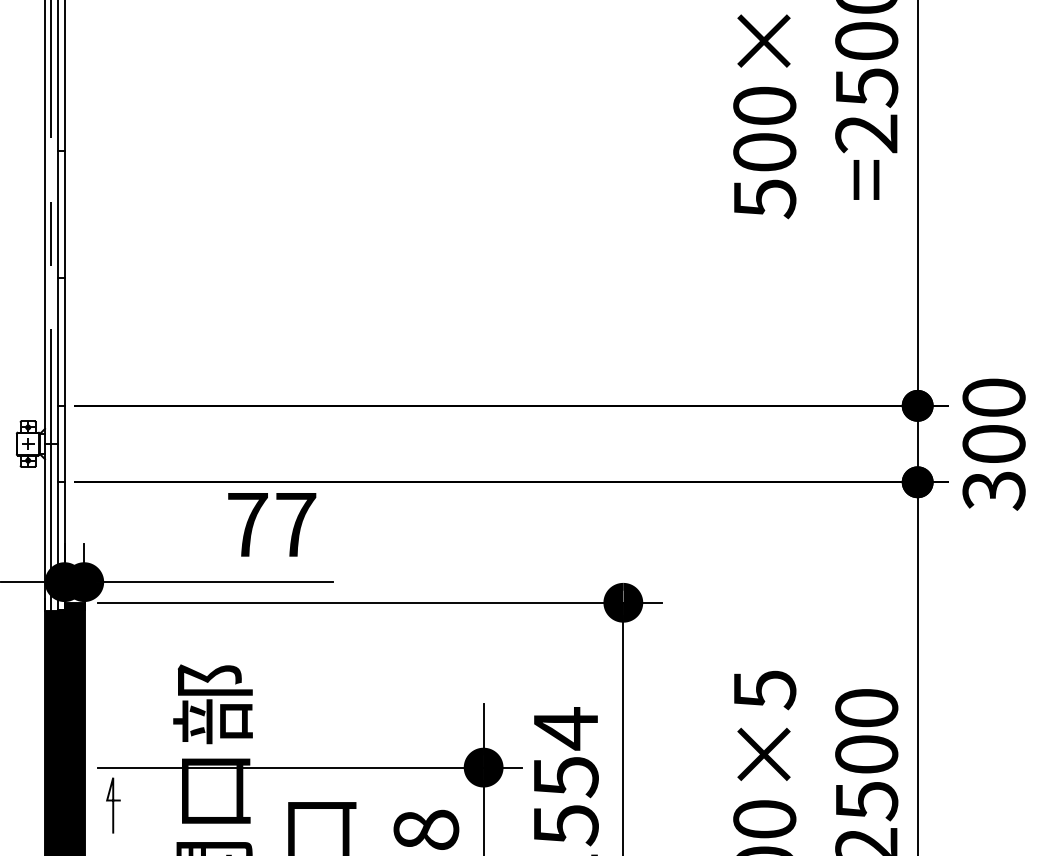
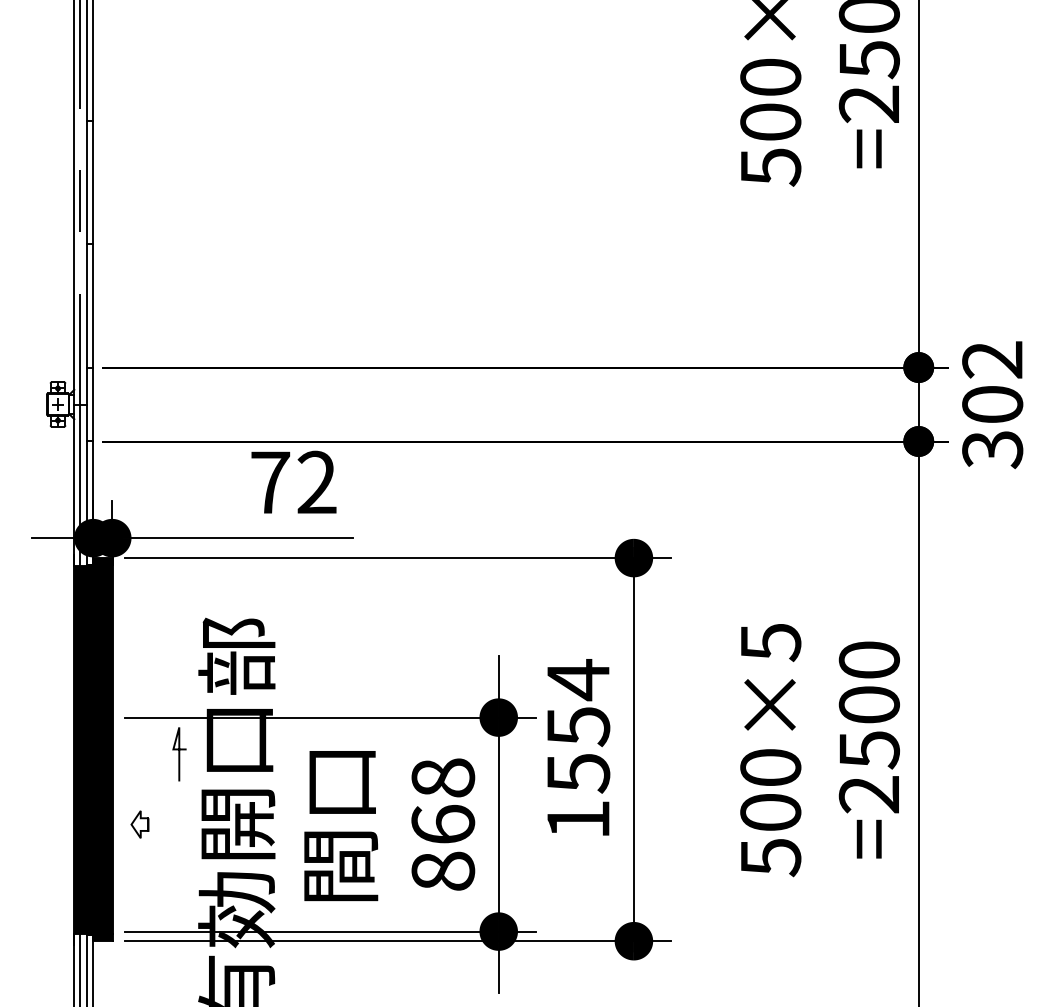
text: (993, 397) -> (992, 359), 300 -> 302
text: (295, 523) -> (316, 481), 77 -> 72
line: (113, 805) -> (179, 754), moved

